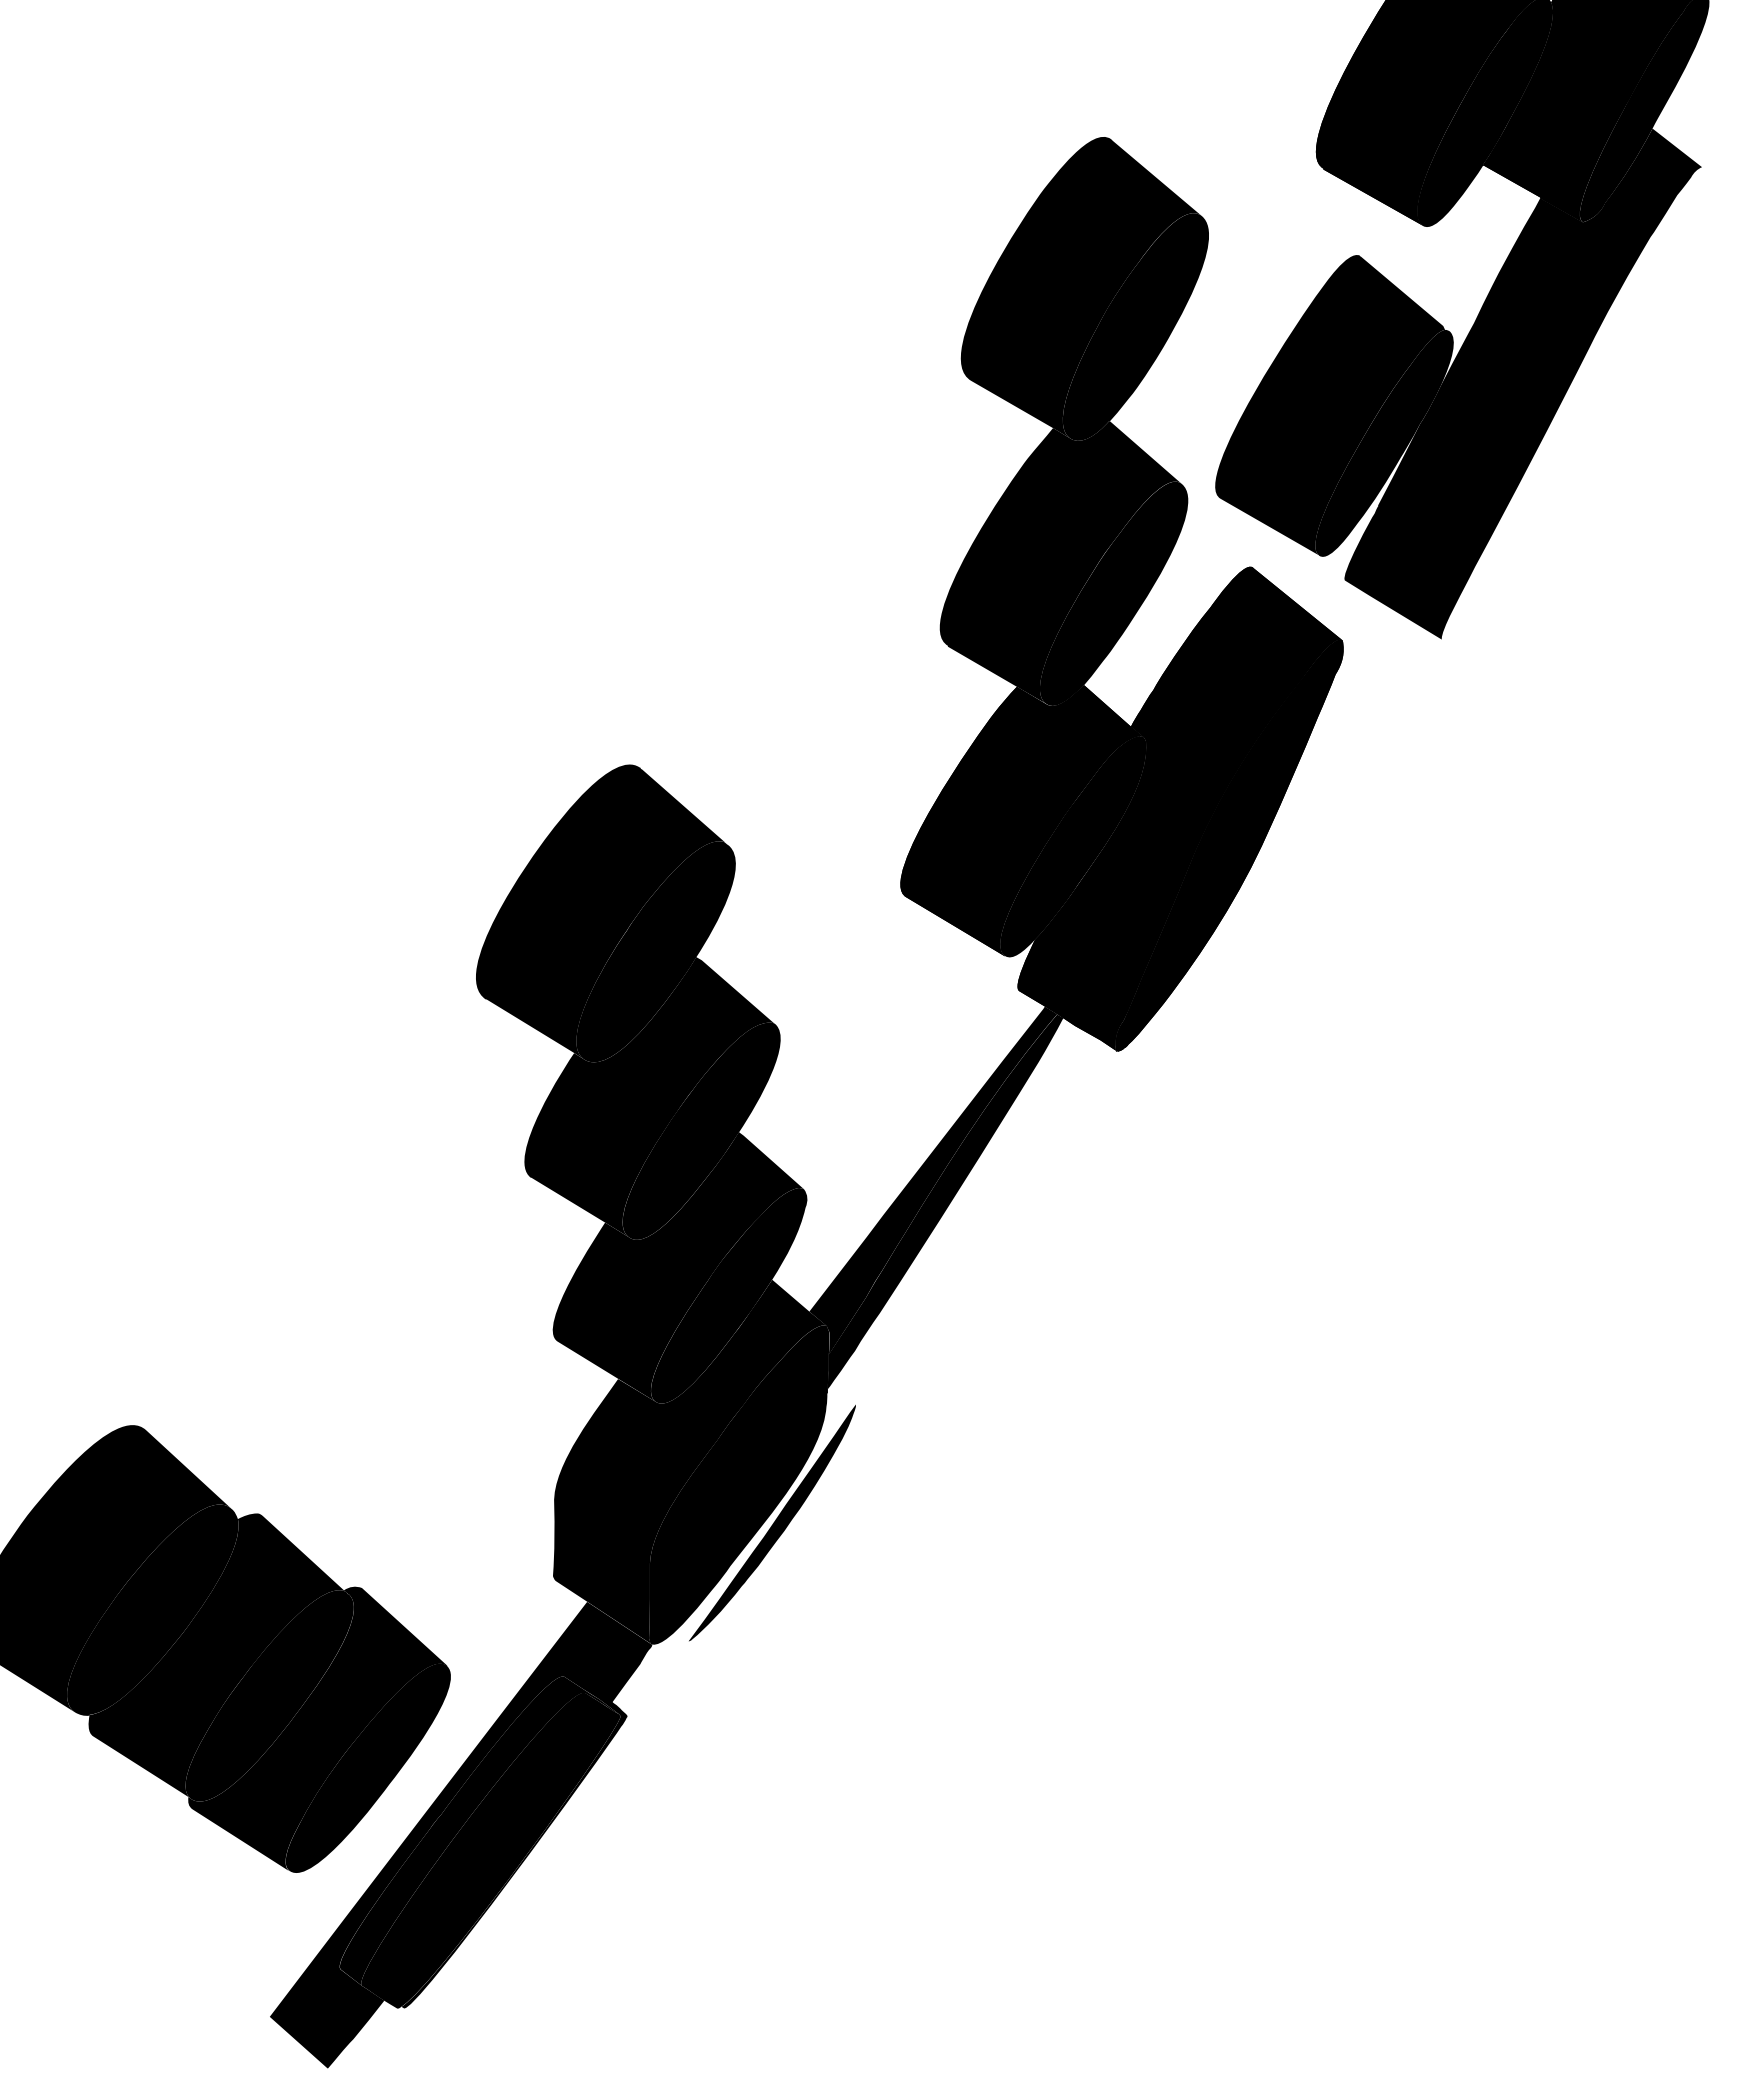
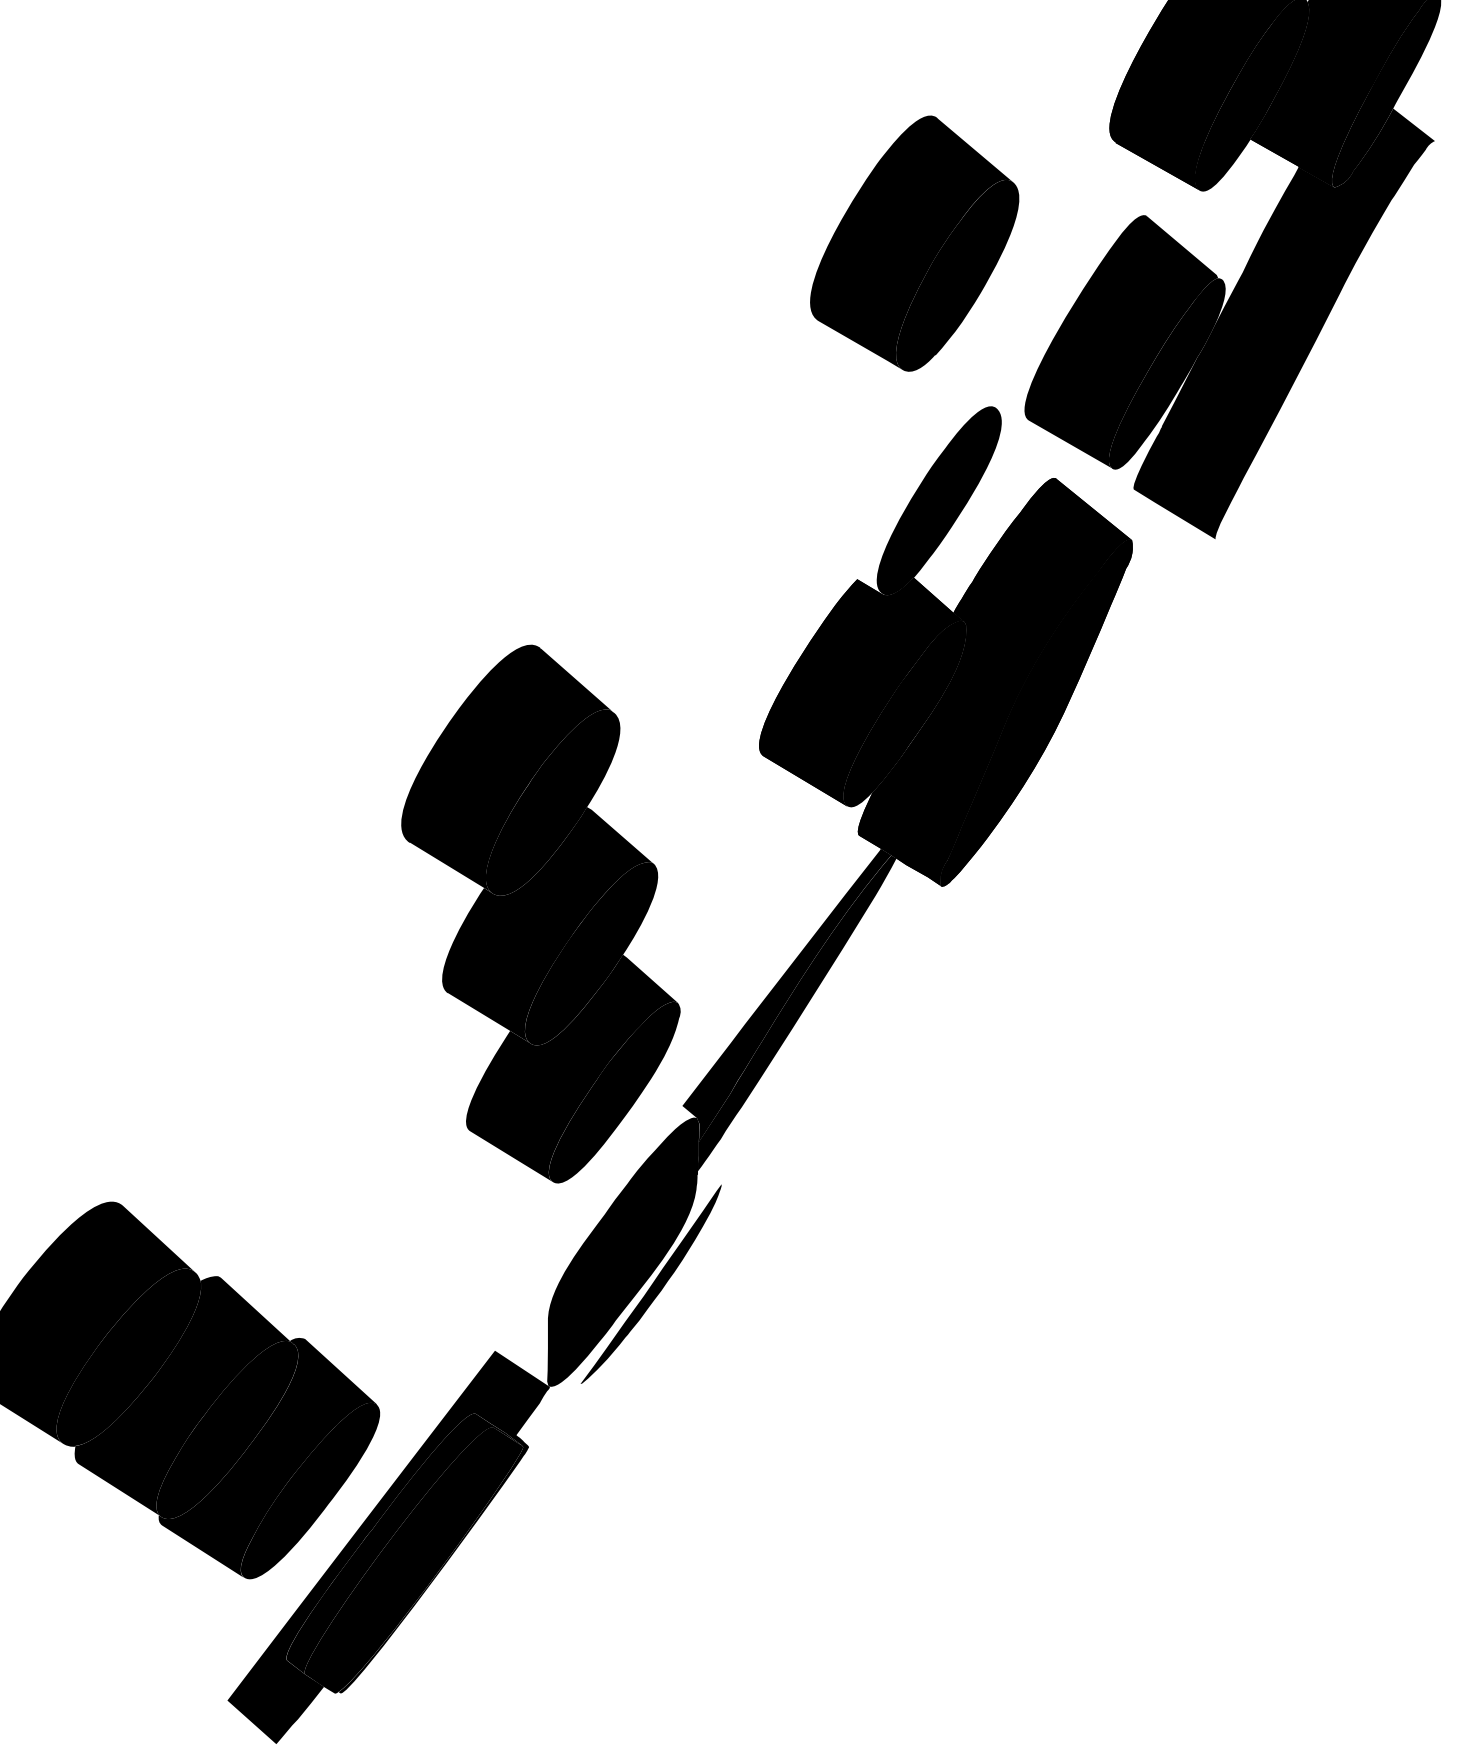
fill: (1060, 562) -> (894, 474), removed
fill: (689, 1461) -> (581, 1232), removed

